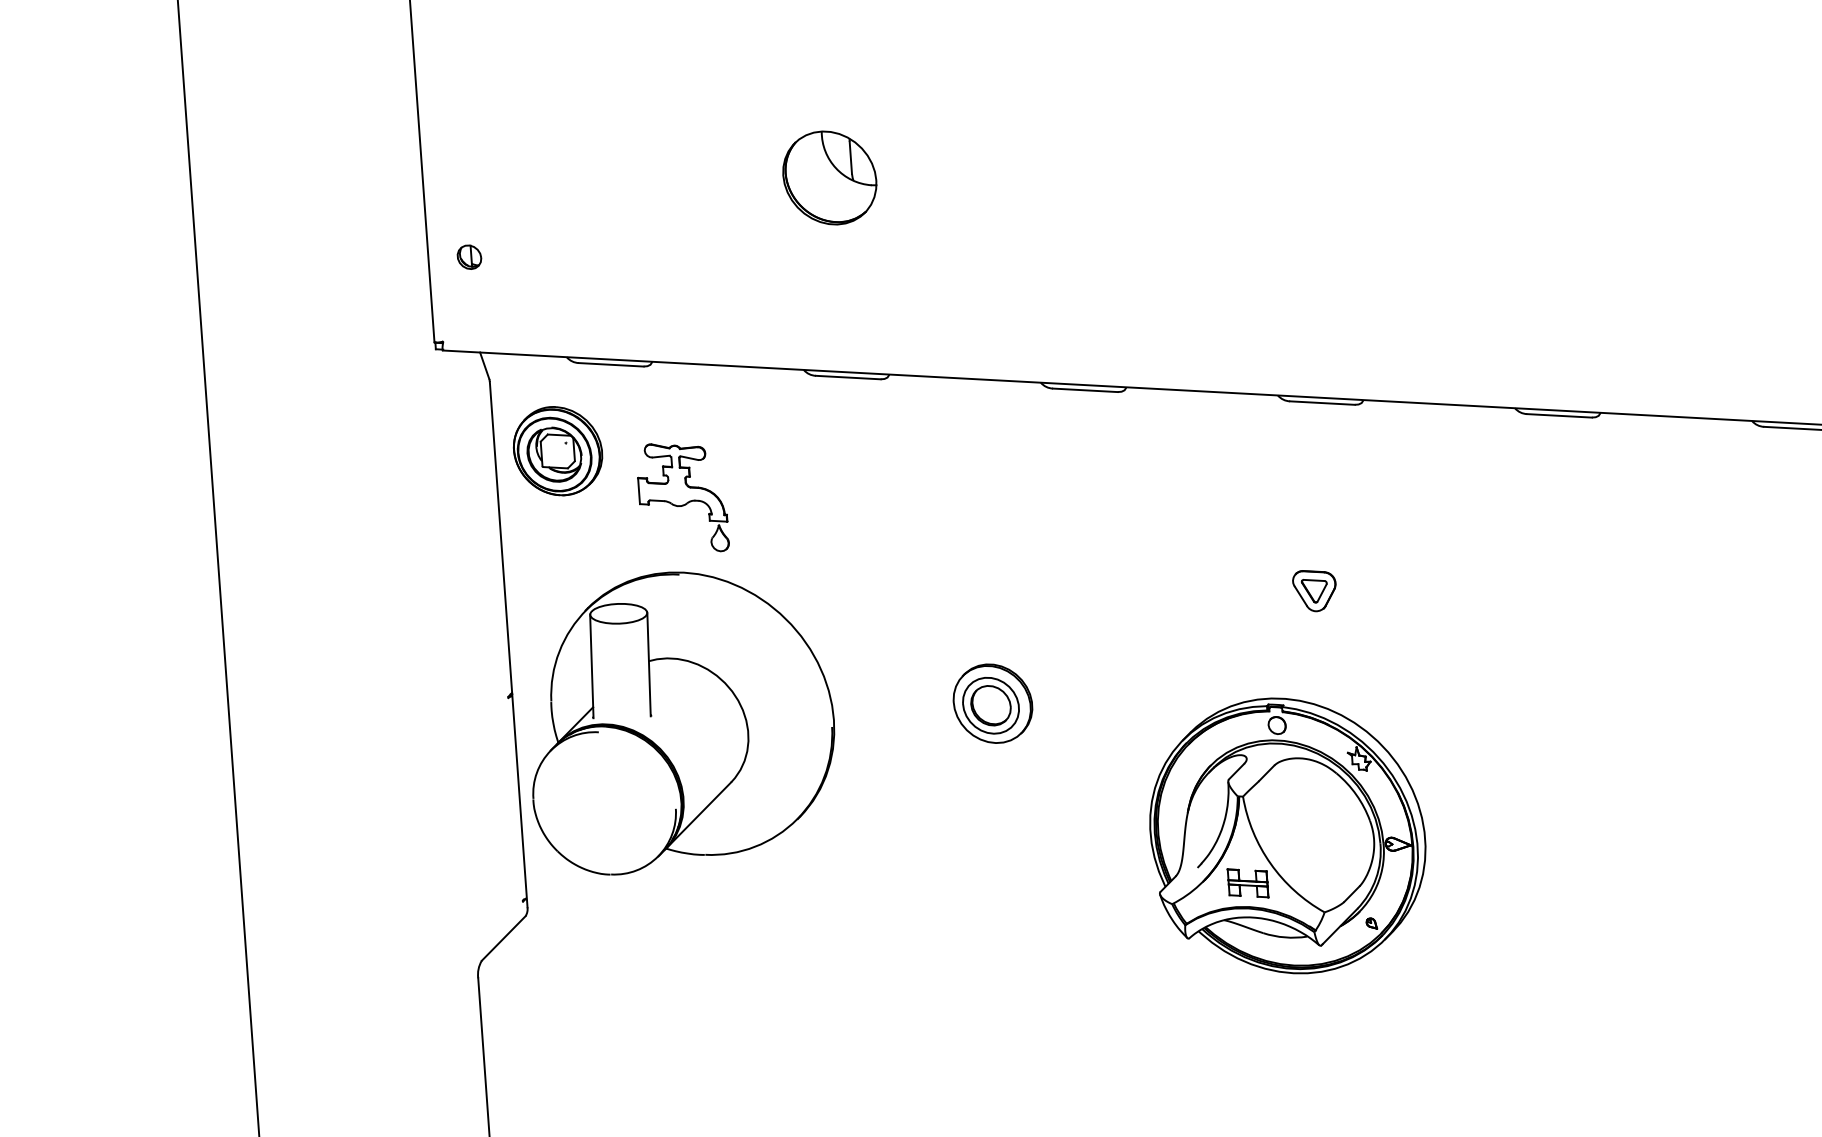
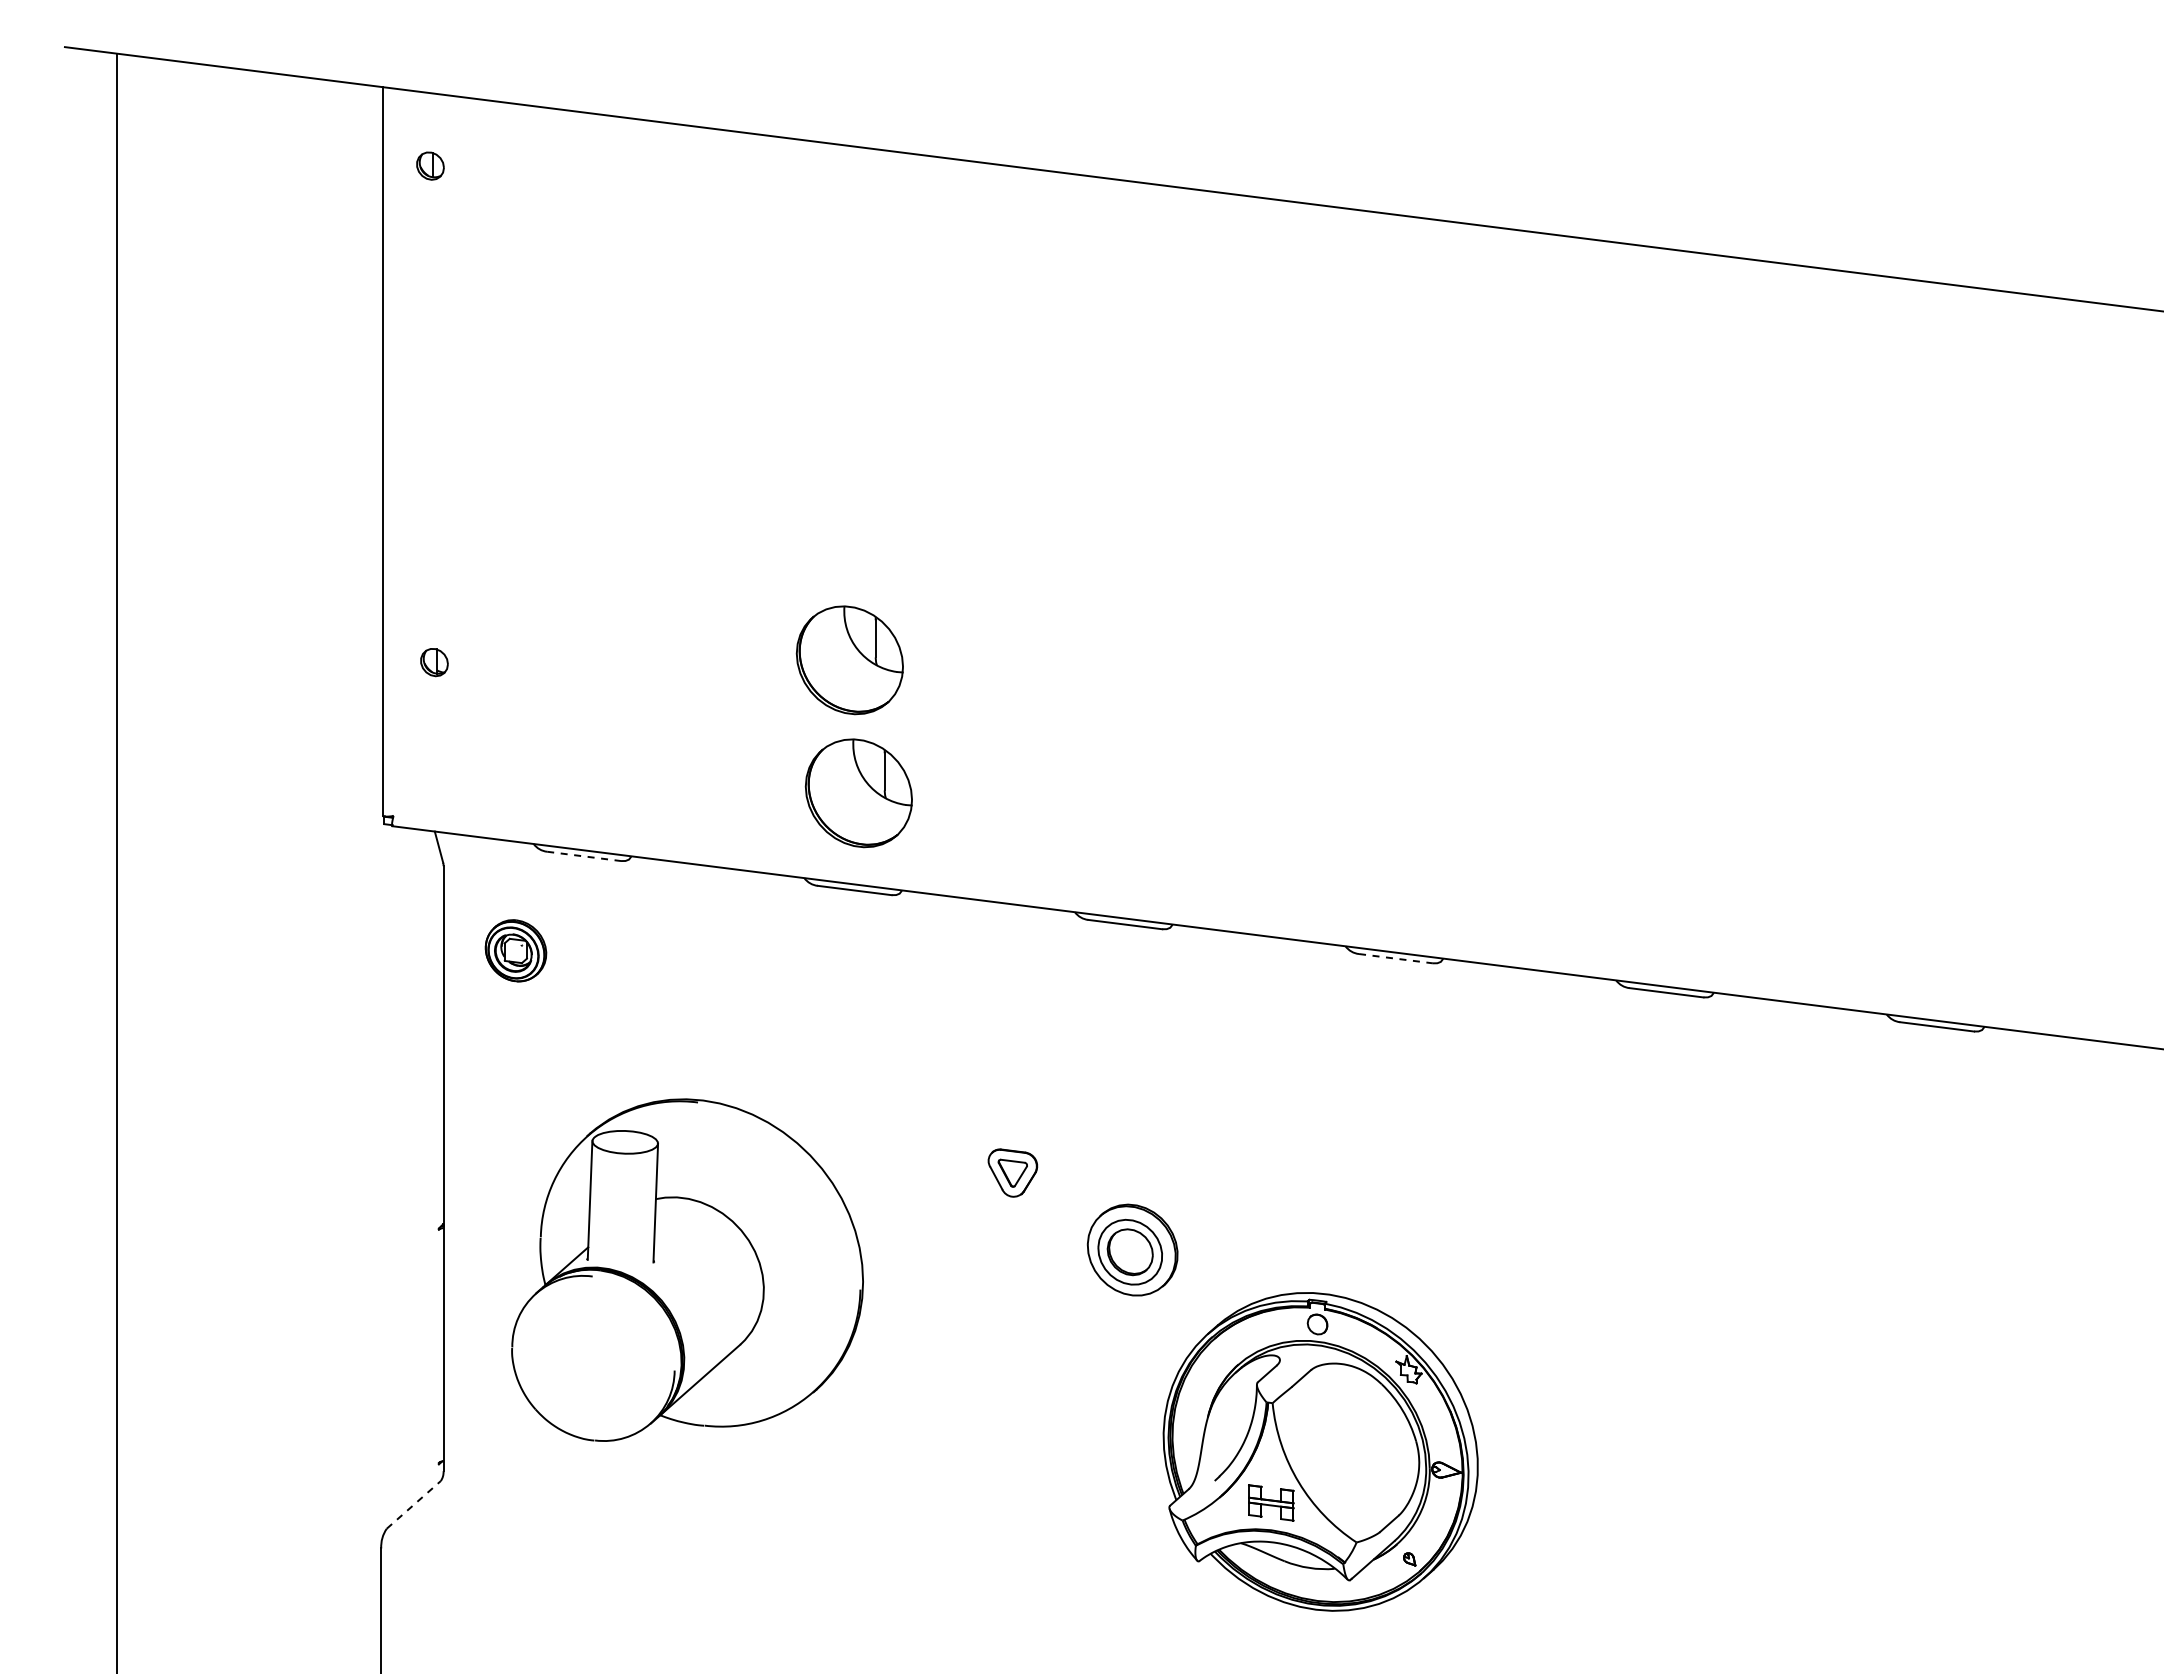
part: (469, 257) -> (434, 662), moved
part: (845, 293) -> (858, 793), added
line: (611, 364) -> (584, 856), solid -> dashed
line: (1322, 402) -> (1396, 958), solid -> dashed
part: (557, 450) -> (515, 950), size x0.6
part: (682, 497) -> (654, 1014), removed
part: (1314, 590) -> (1012, 1172), moved
part: (992, 703) -> (1132, 1249), moved
part: (680, 720) -> (687, 1269), moved
line: (503, 938) -> (413, 1504), solid -> dashed

